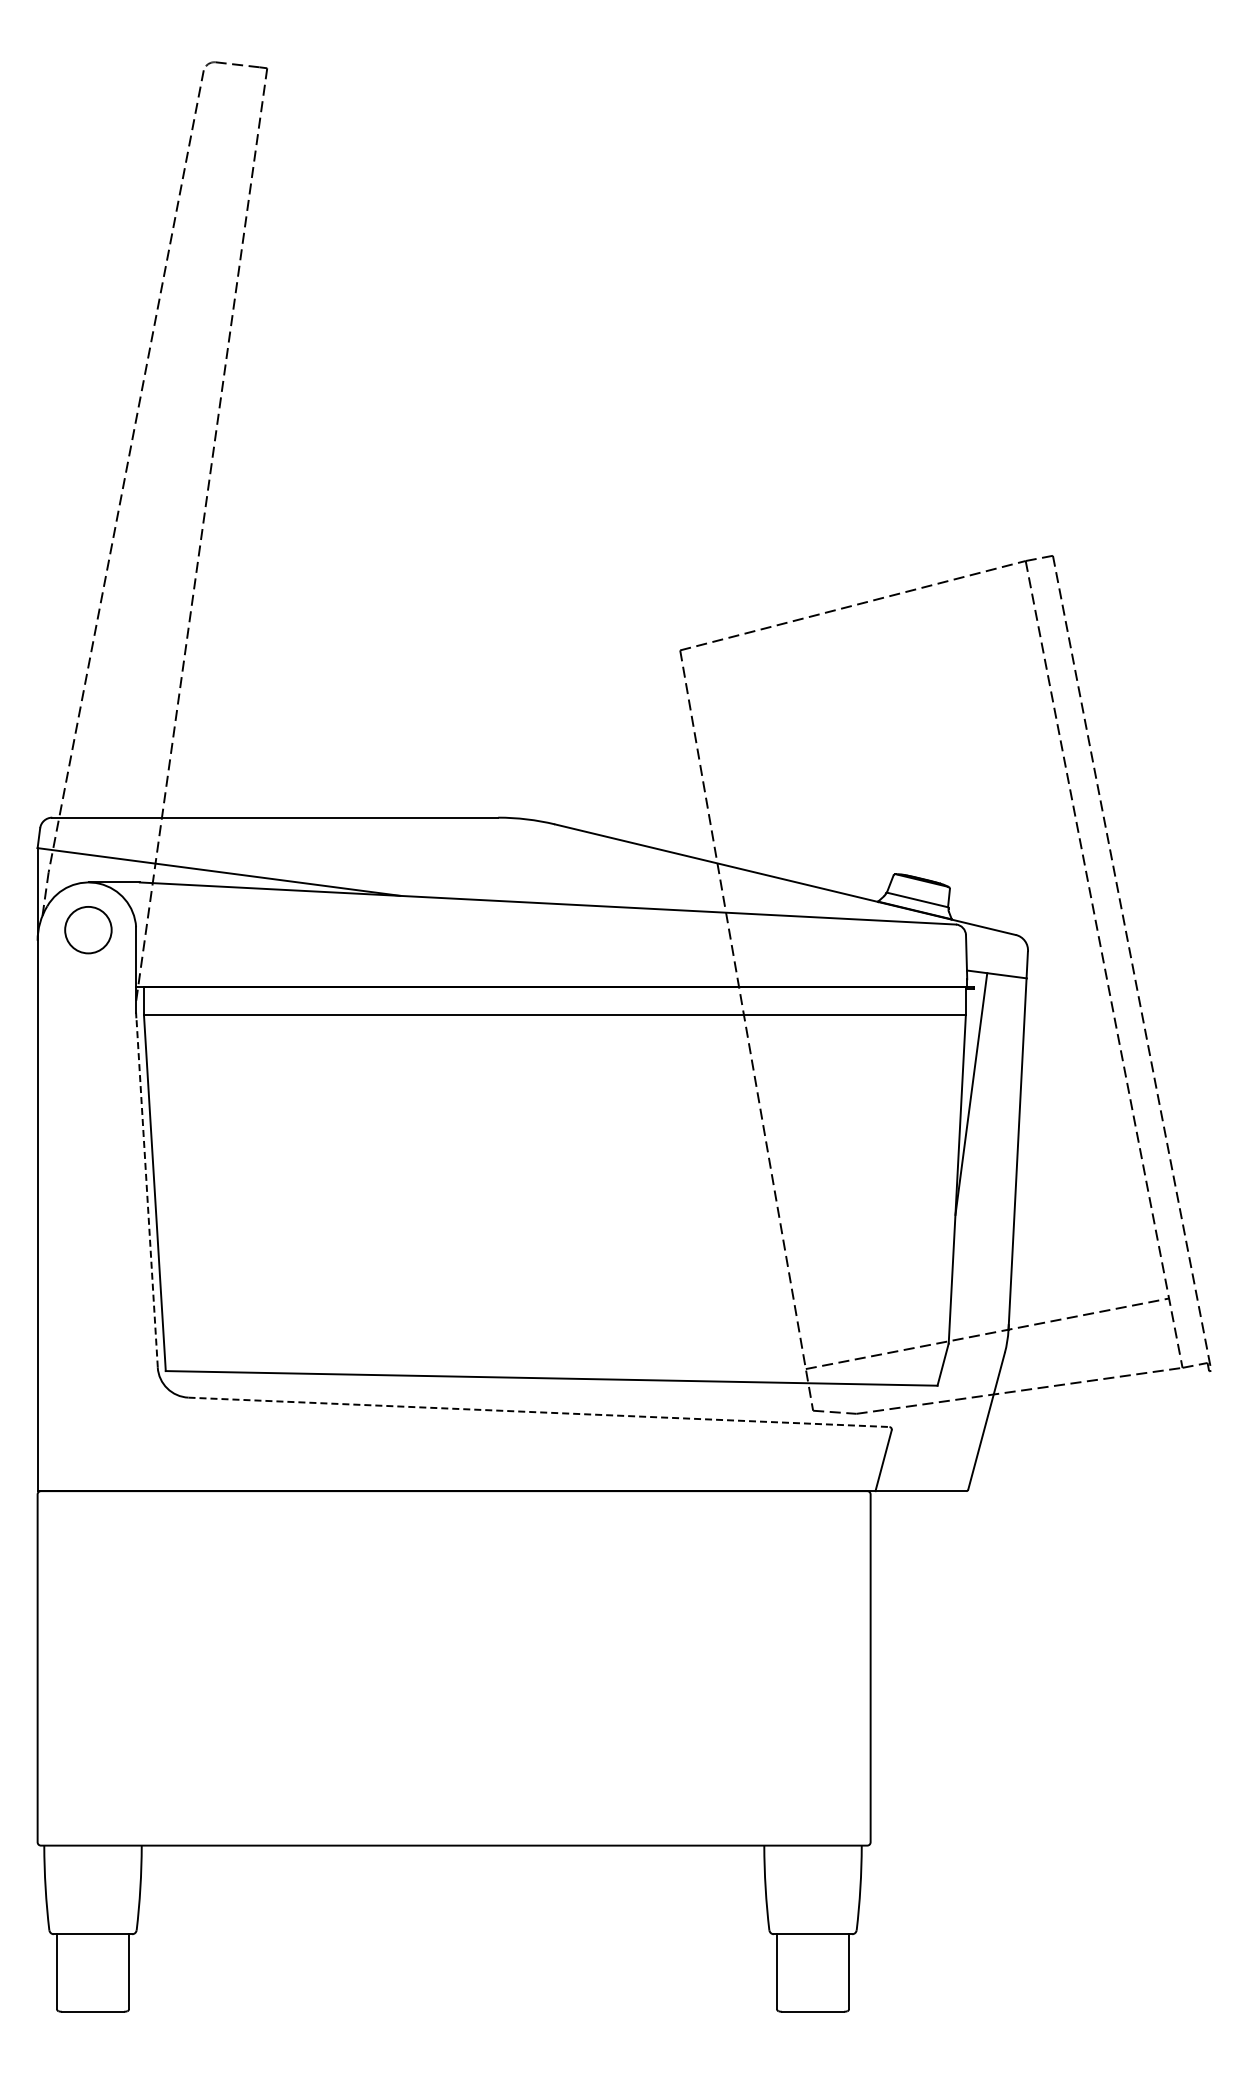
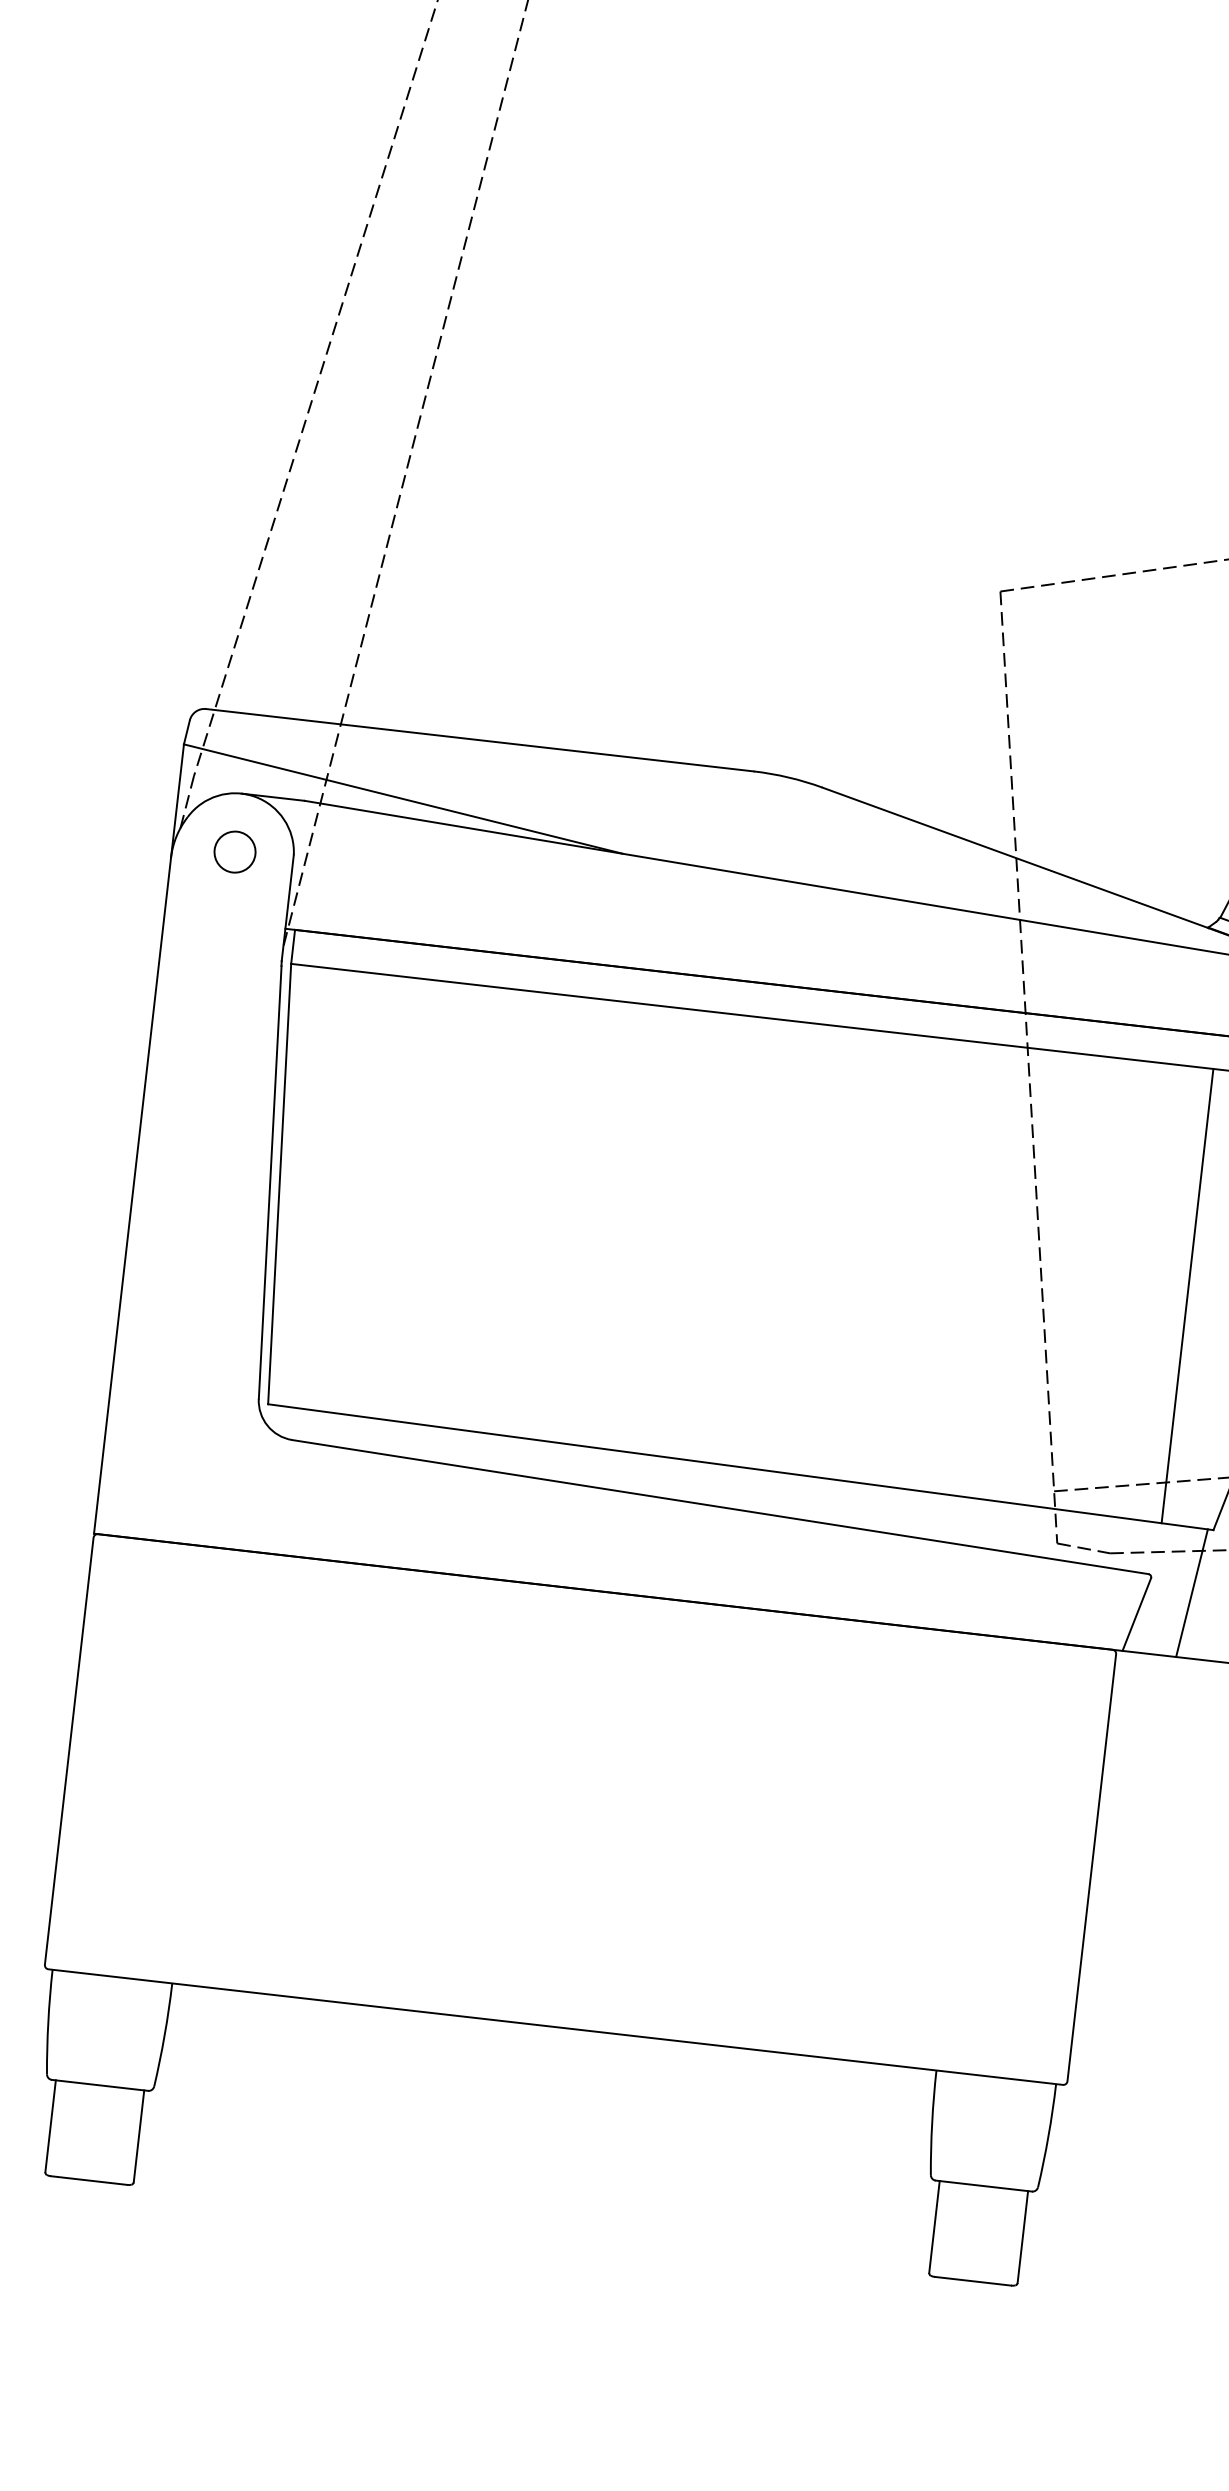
circle: (88, 929) -> (235, 851), size x0.71
line: (147, 1192) -> (270, 1182), dashed -> solid
line: (895, 1199) -> (1187, 1295), added
line: (538, 1412) -> (719, 1507), dashed -> solid
line: (925, 1438) -> (1191, 1593), added

